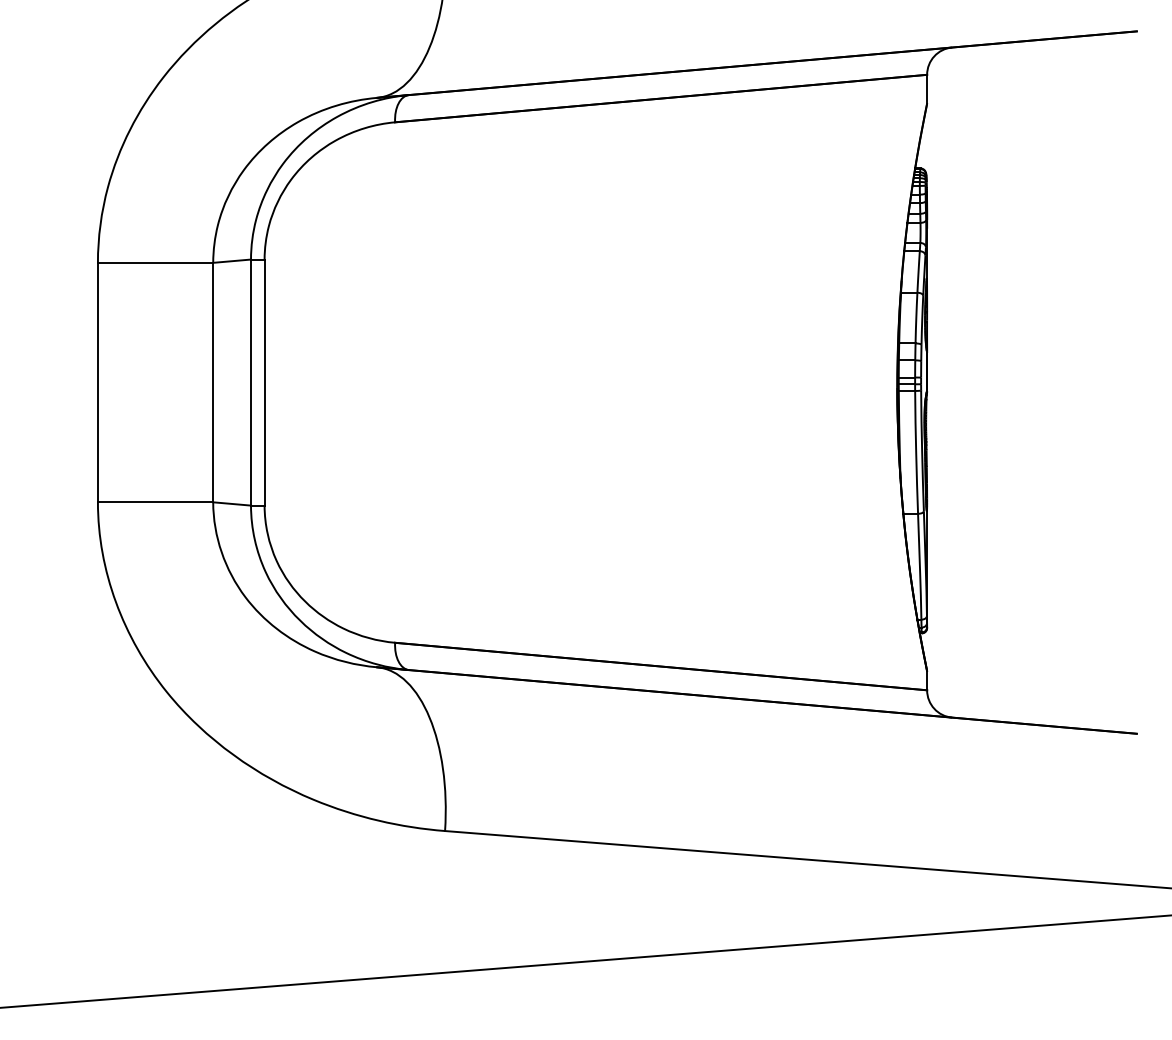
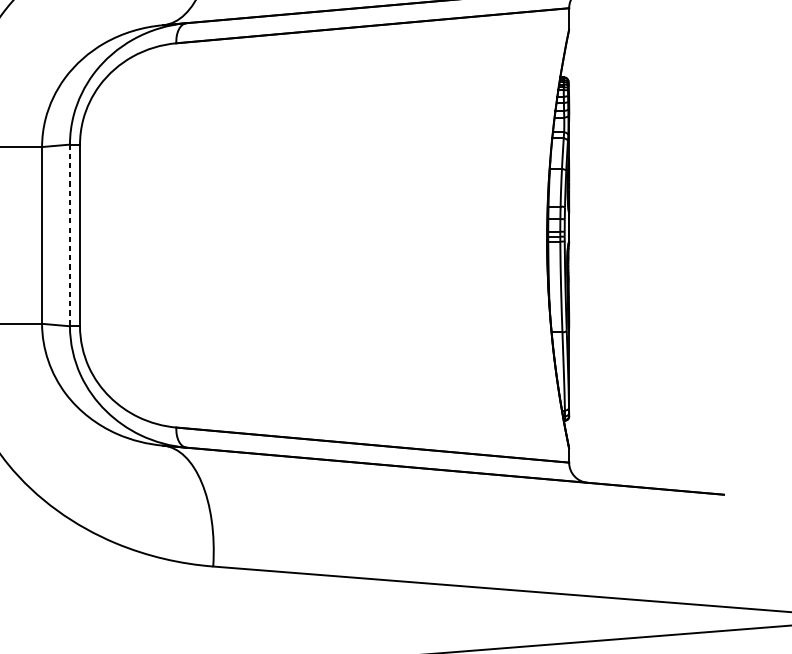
line: (251, 383) -> (70, 236), solid -> dashed

